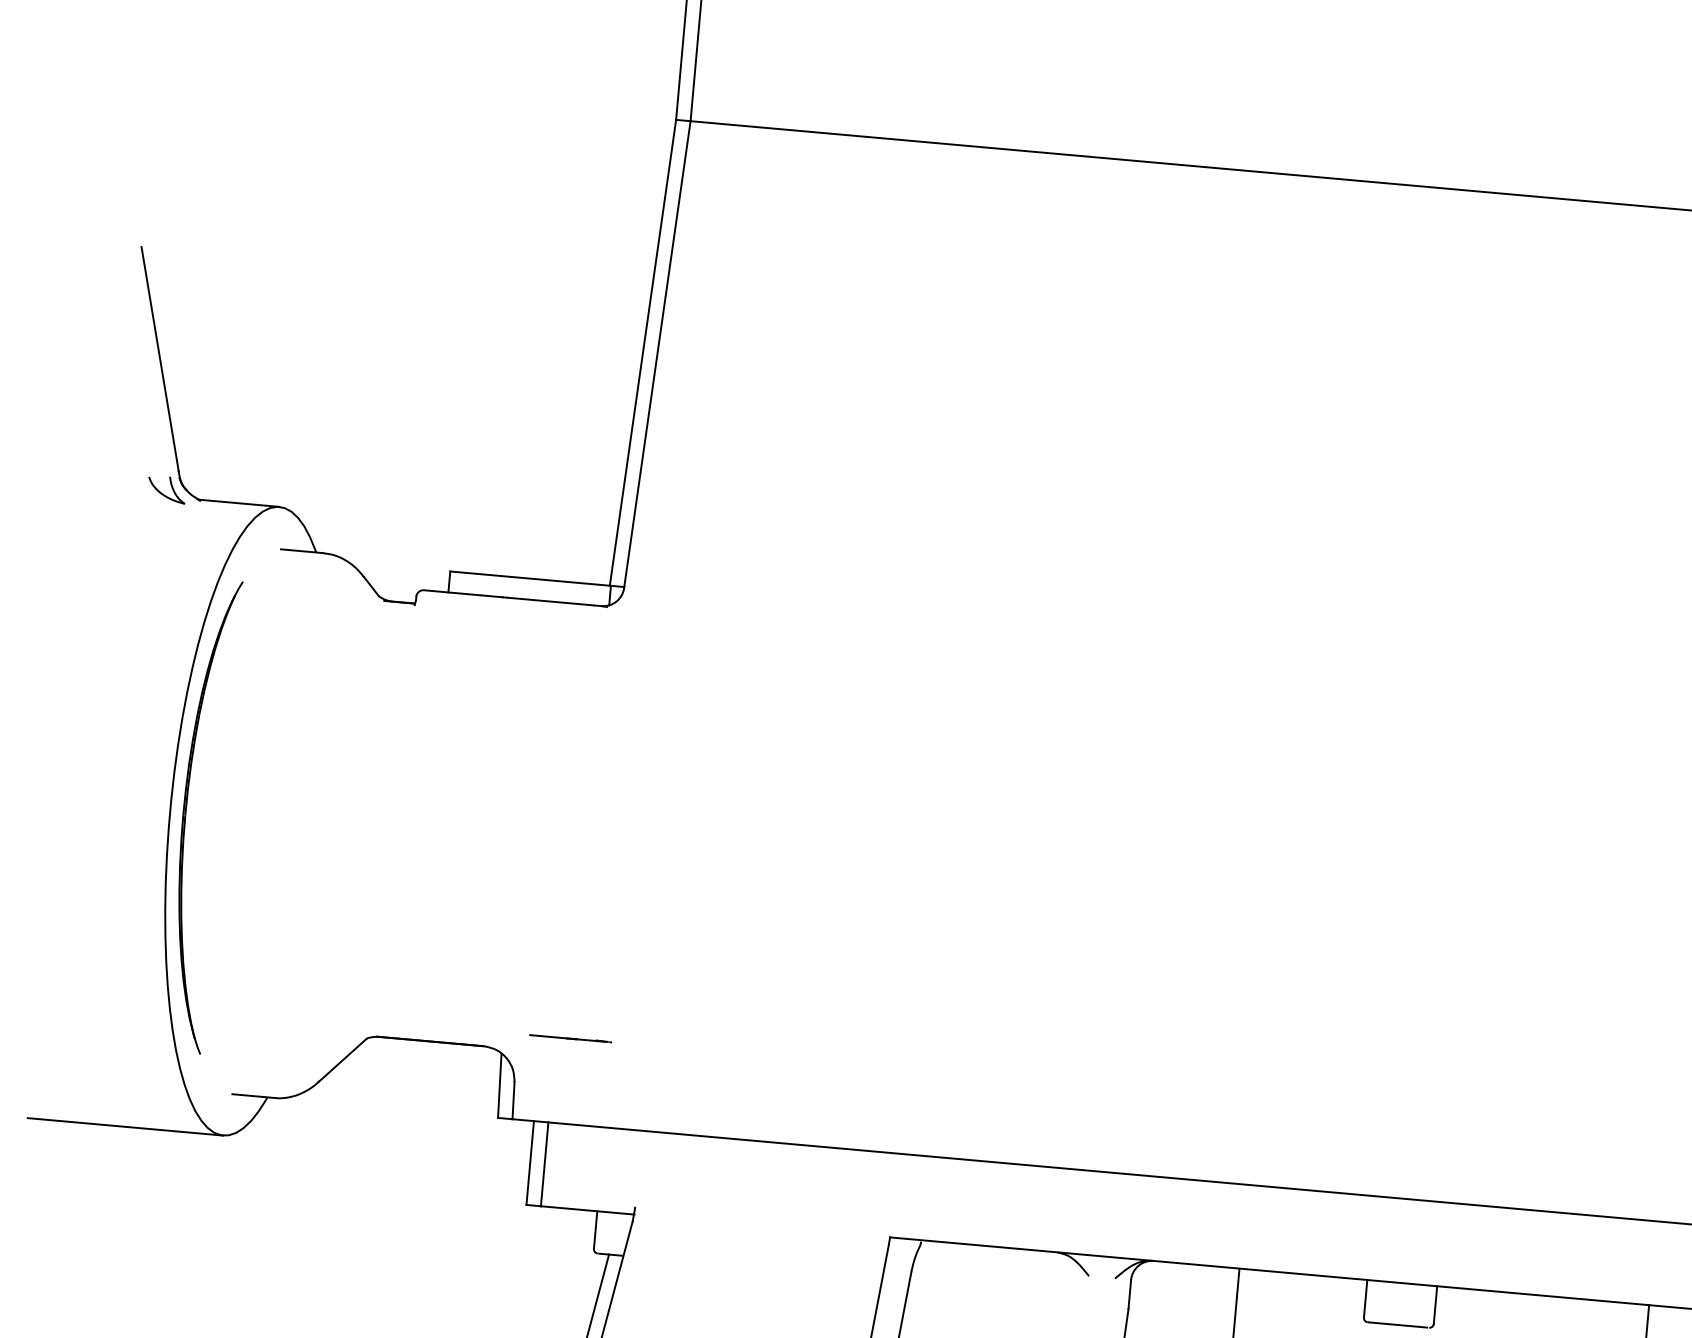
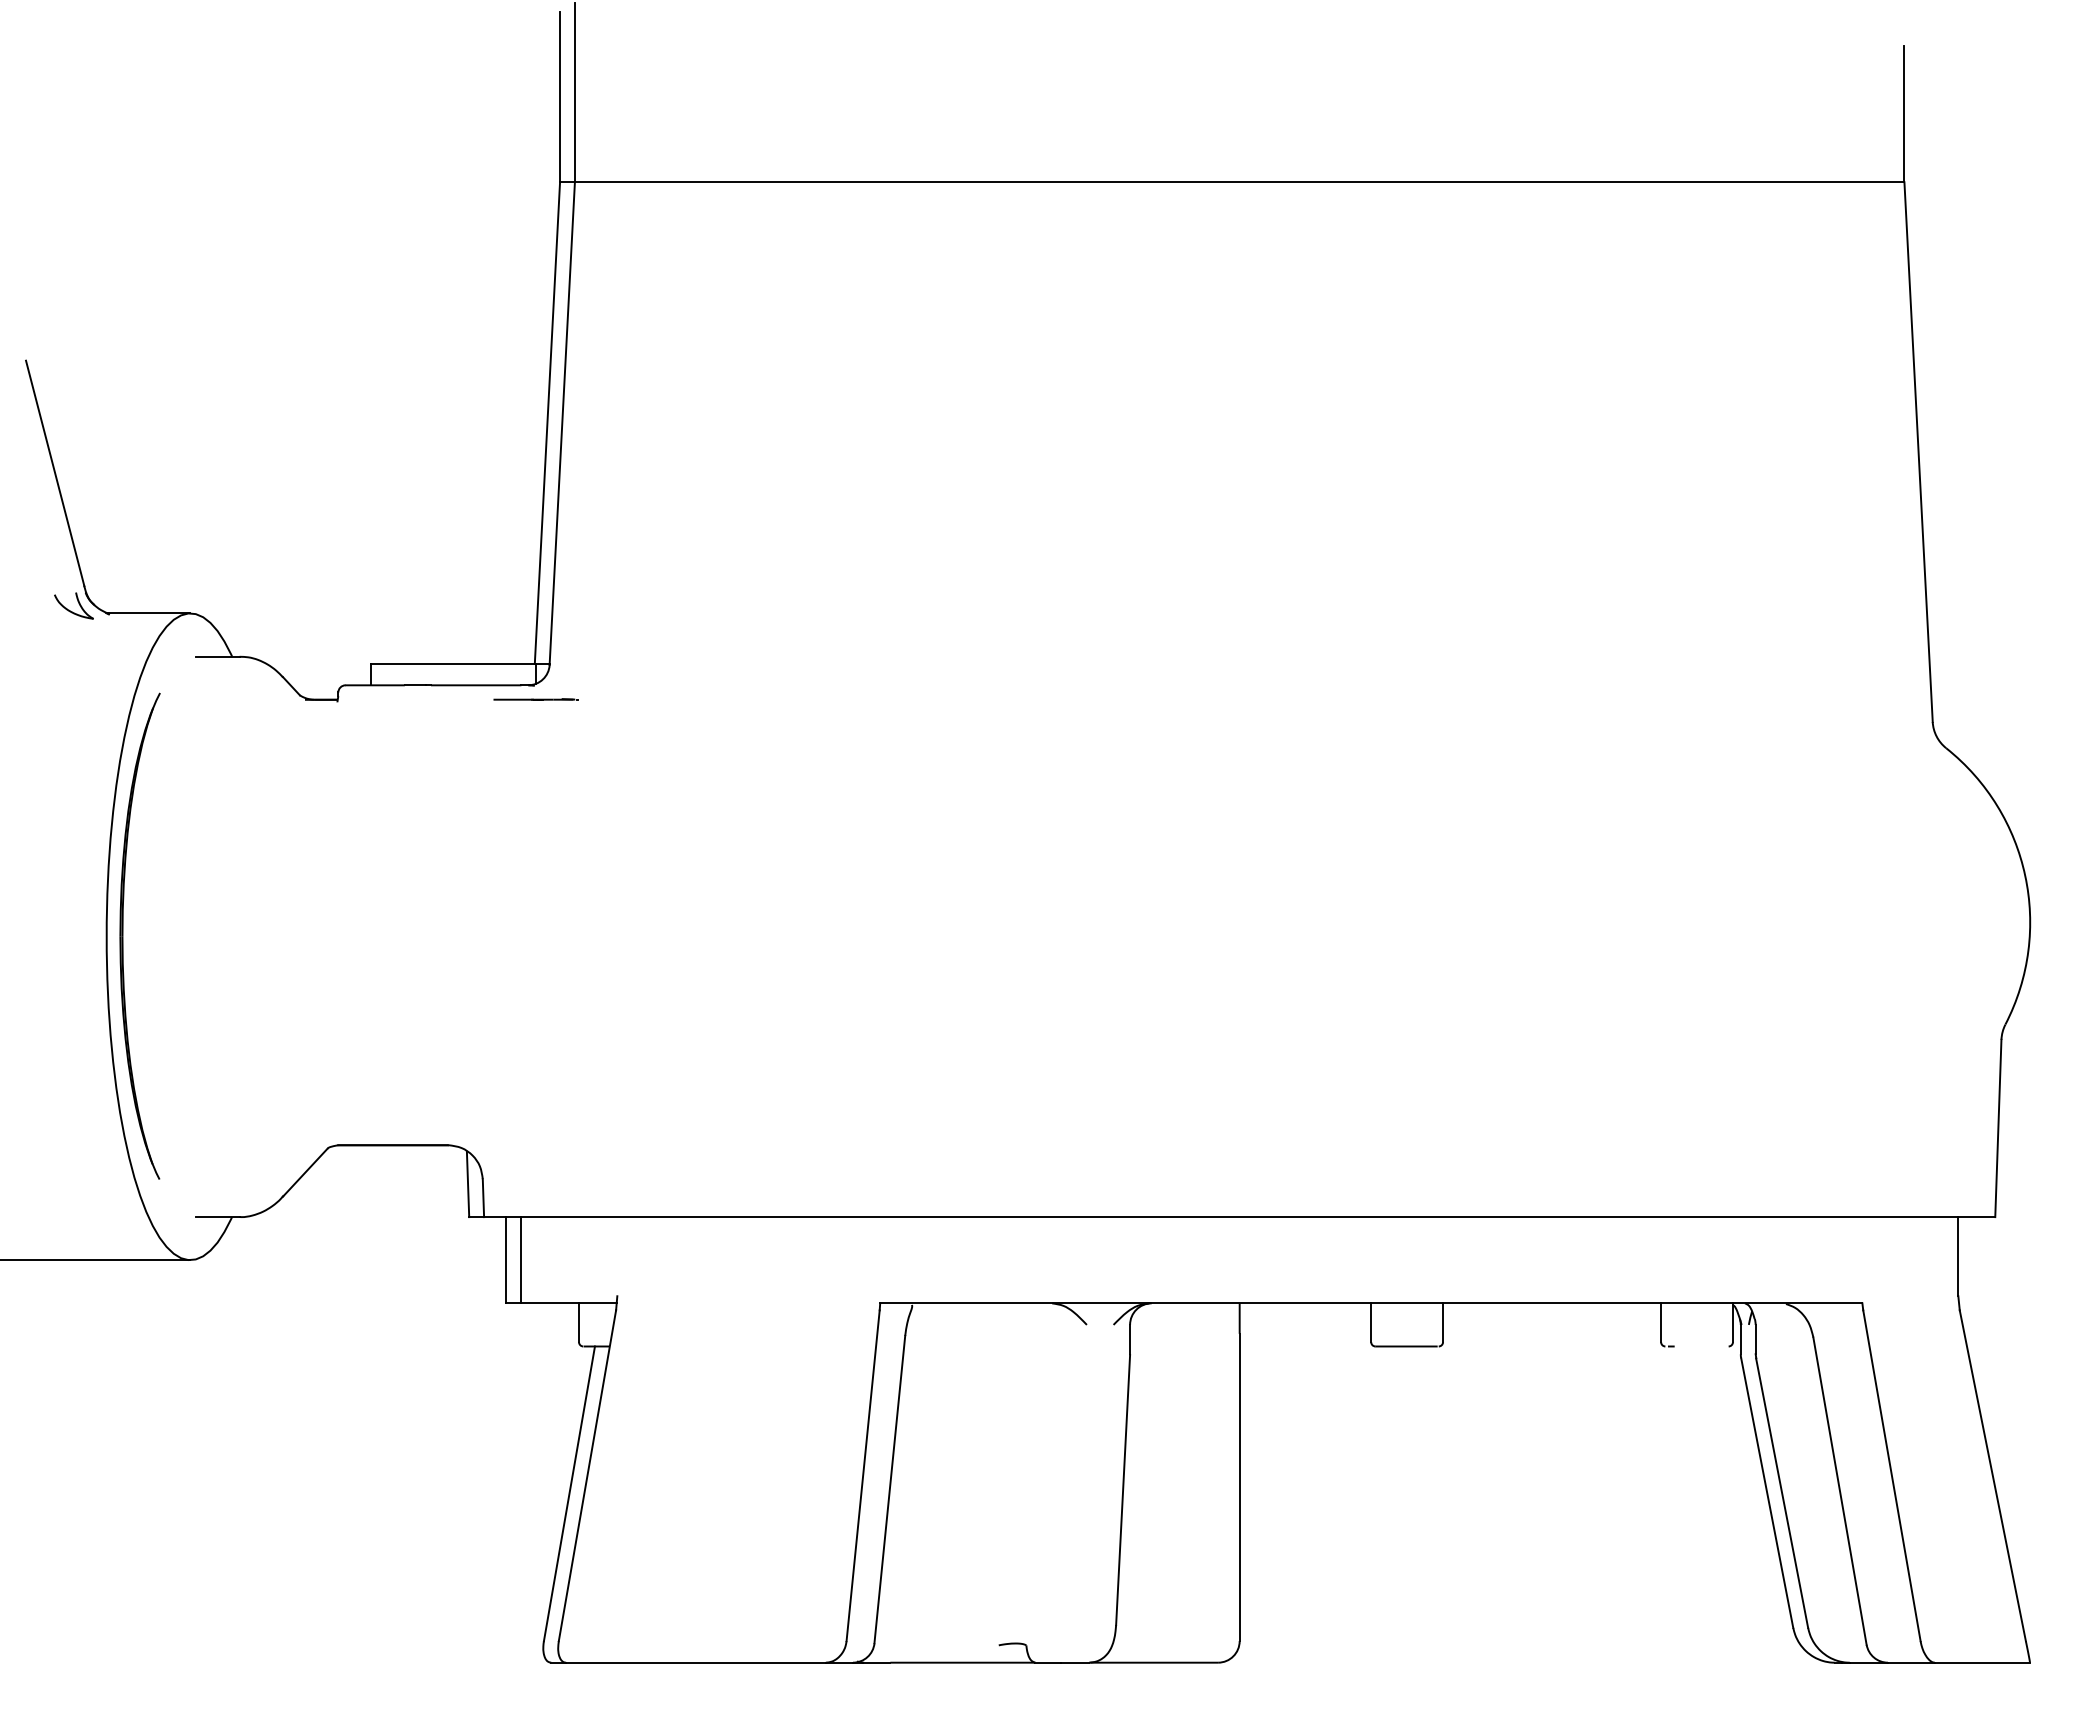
line: (570, 1038) -> (535, 699), moved

